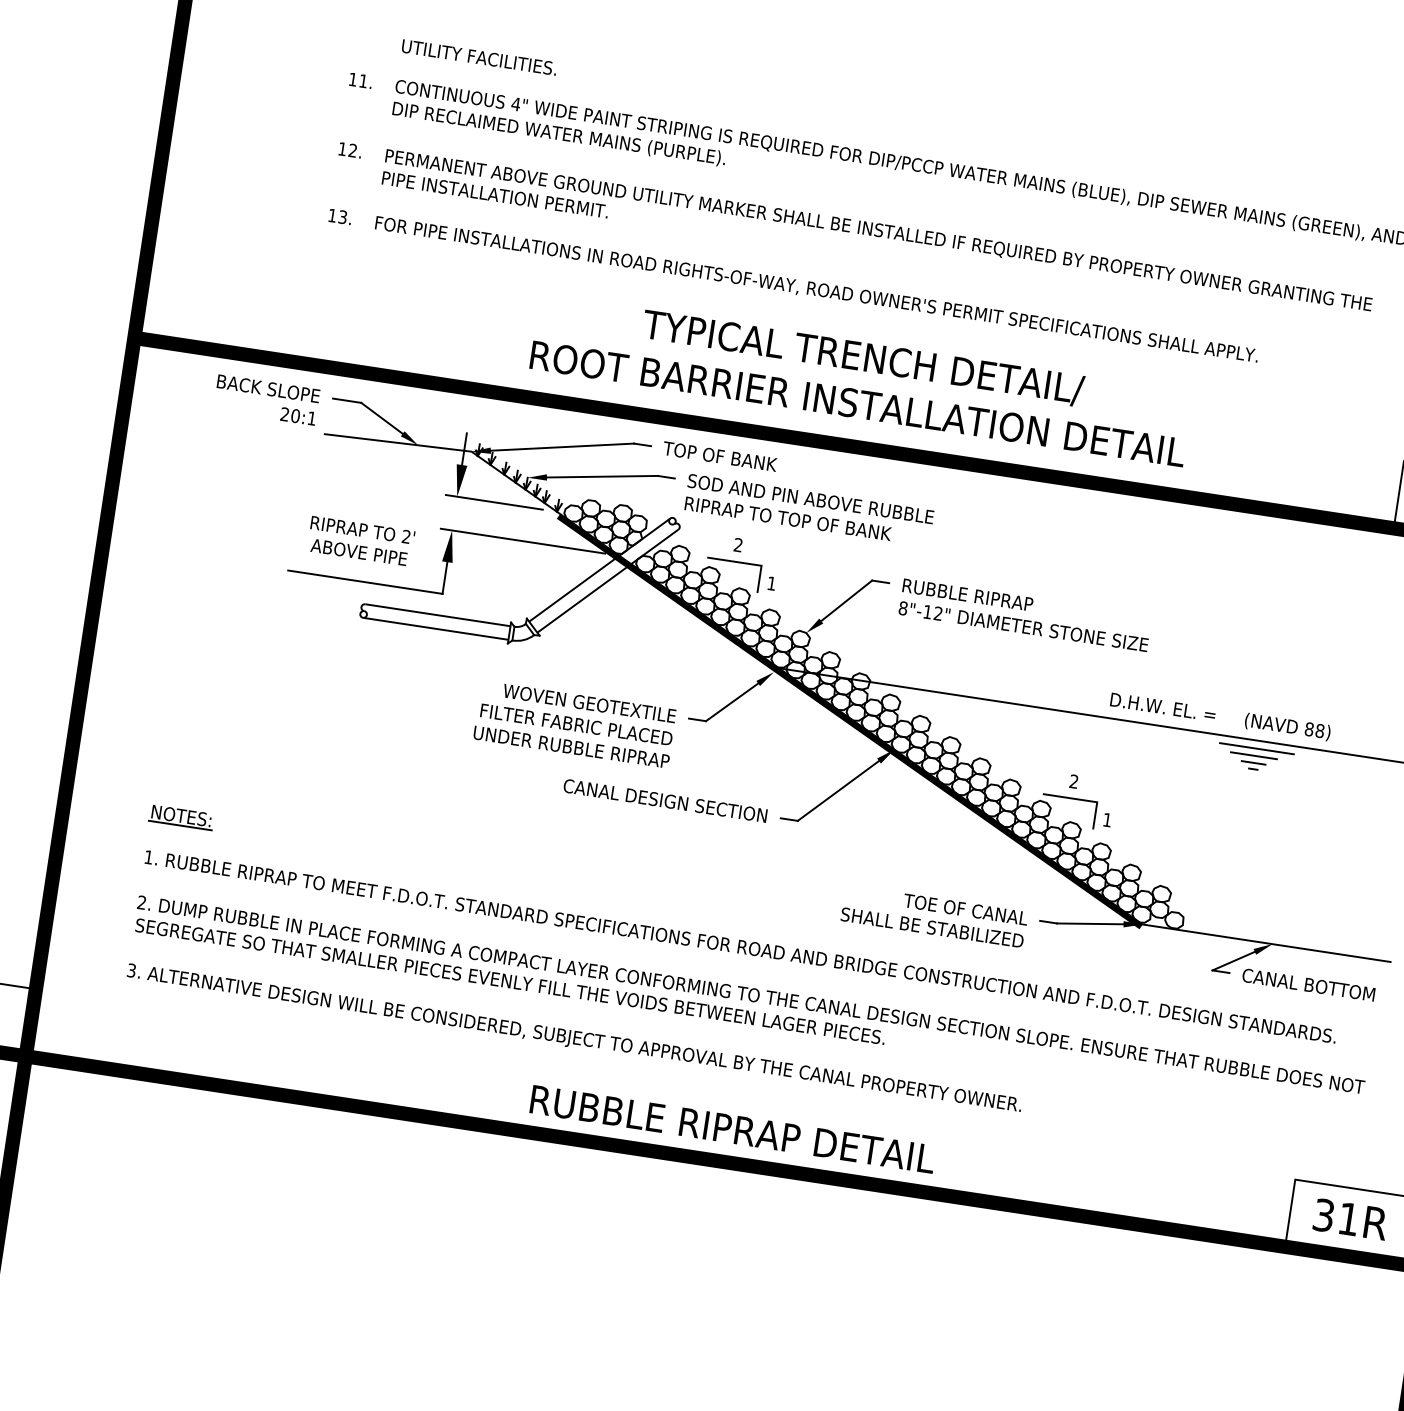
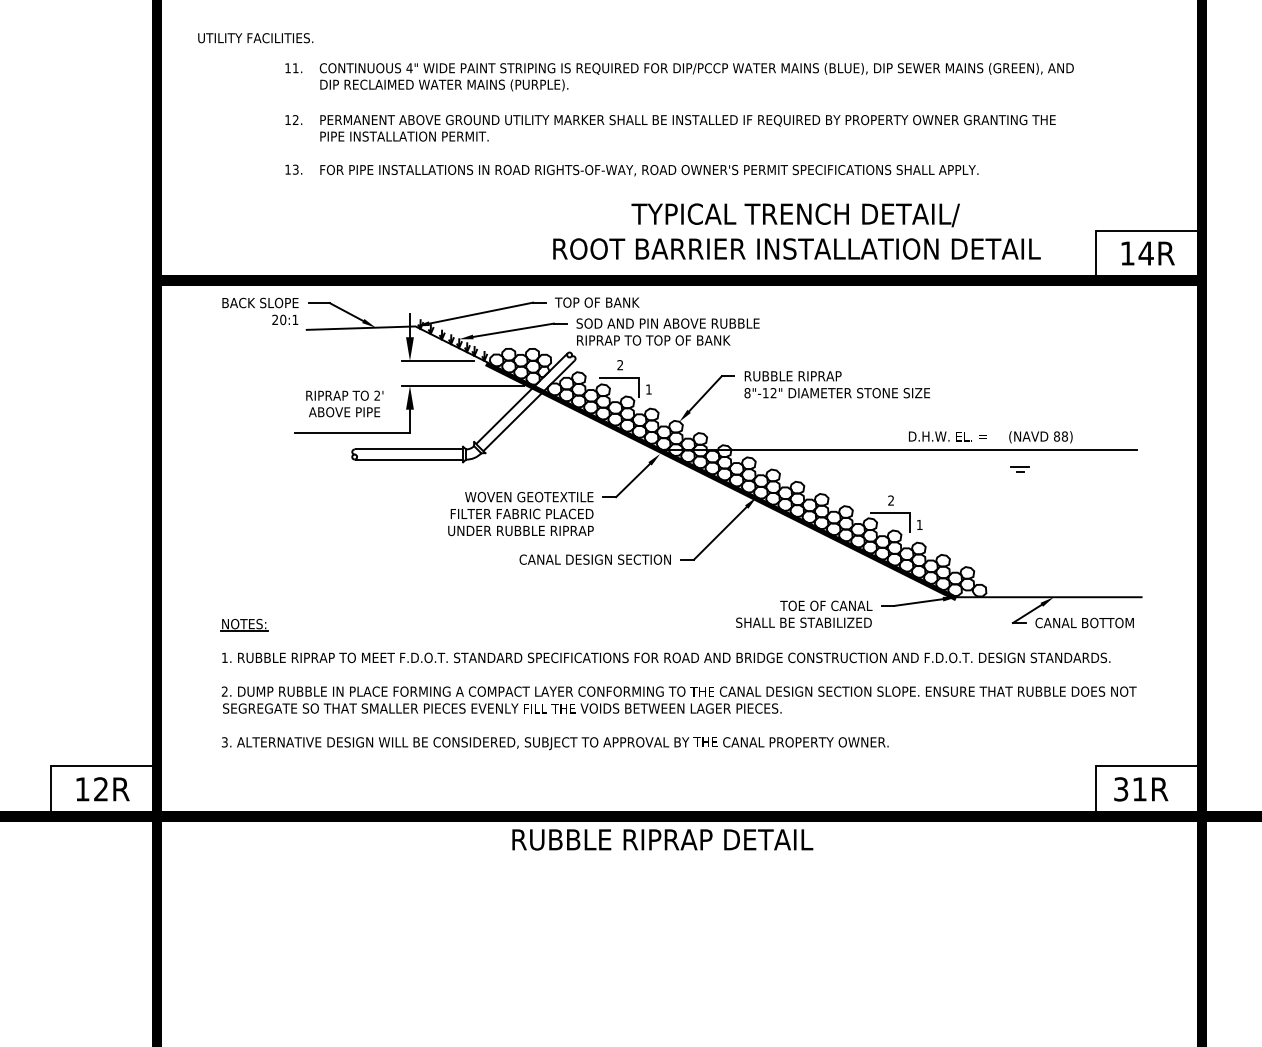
text: (479, 57) -> (255, 38), moved
text: (860, 380) -> (796, 231), moved
line: (1256, 748) -> (1020, 456), removed
line: (1254, 755) -> (1019, 461), removed
text: (732, 1128) -> (662, 839), moved

